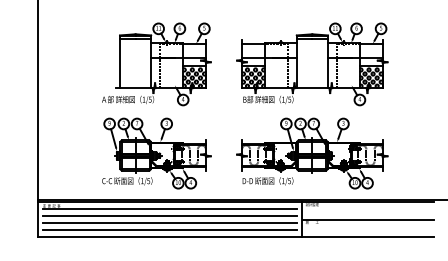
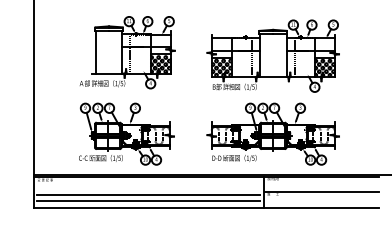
part: (156, 64) -> (127, 52), moved
part: (156, 153) -> (126, 134), moved
line: (169, 209) -> (148, 183), removed
line: (169, 216) -> (148, 189), removed

